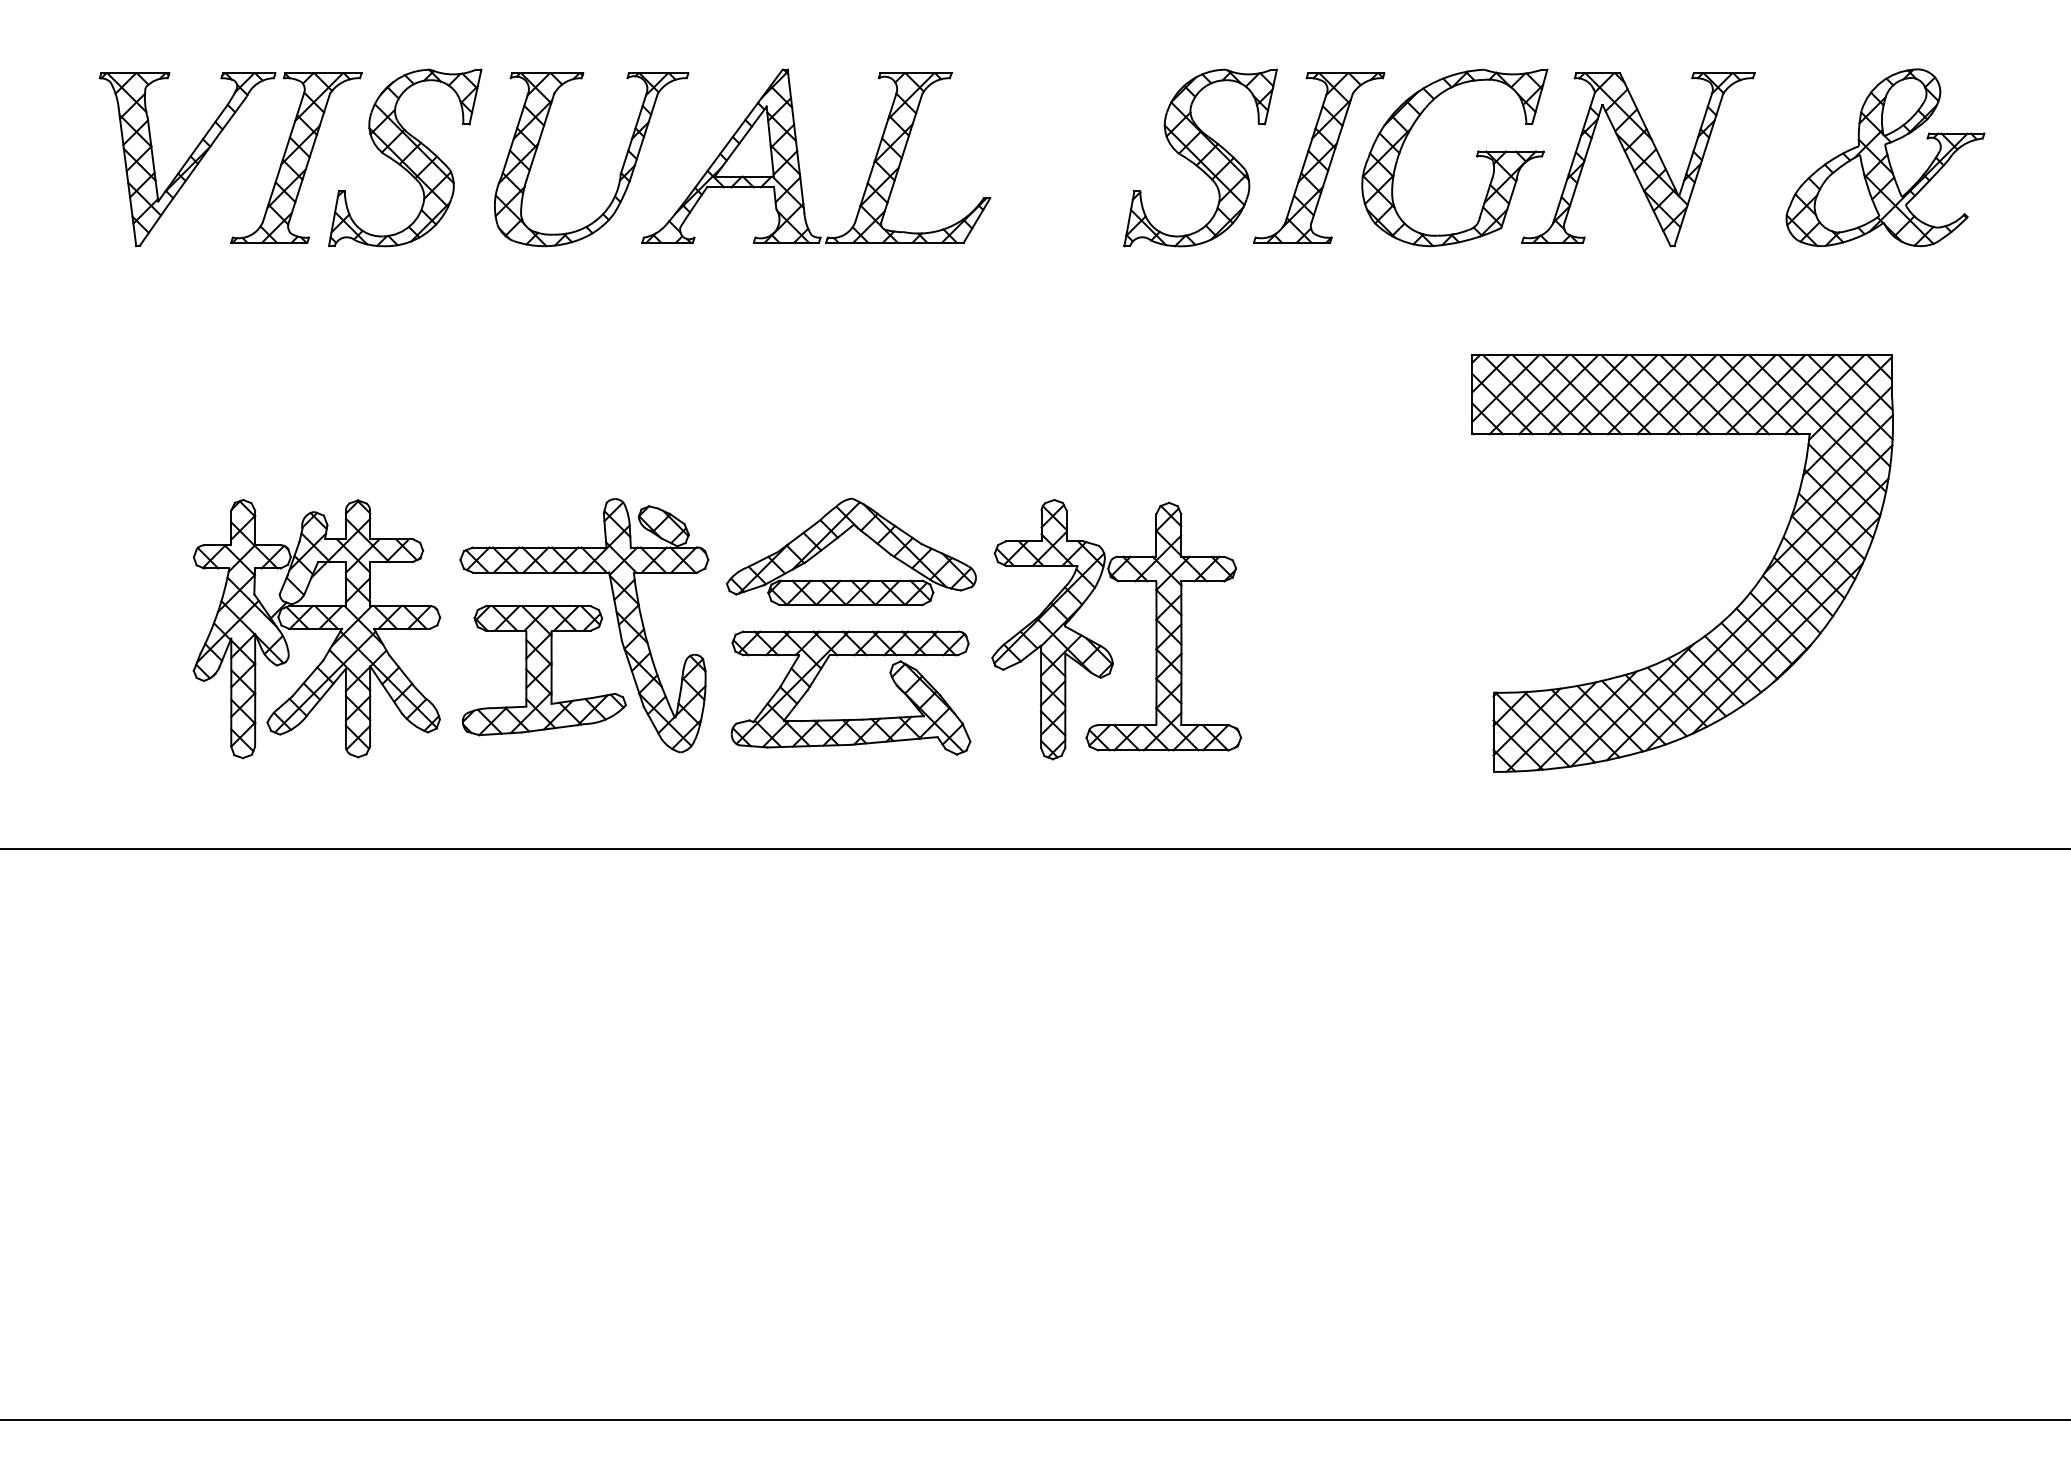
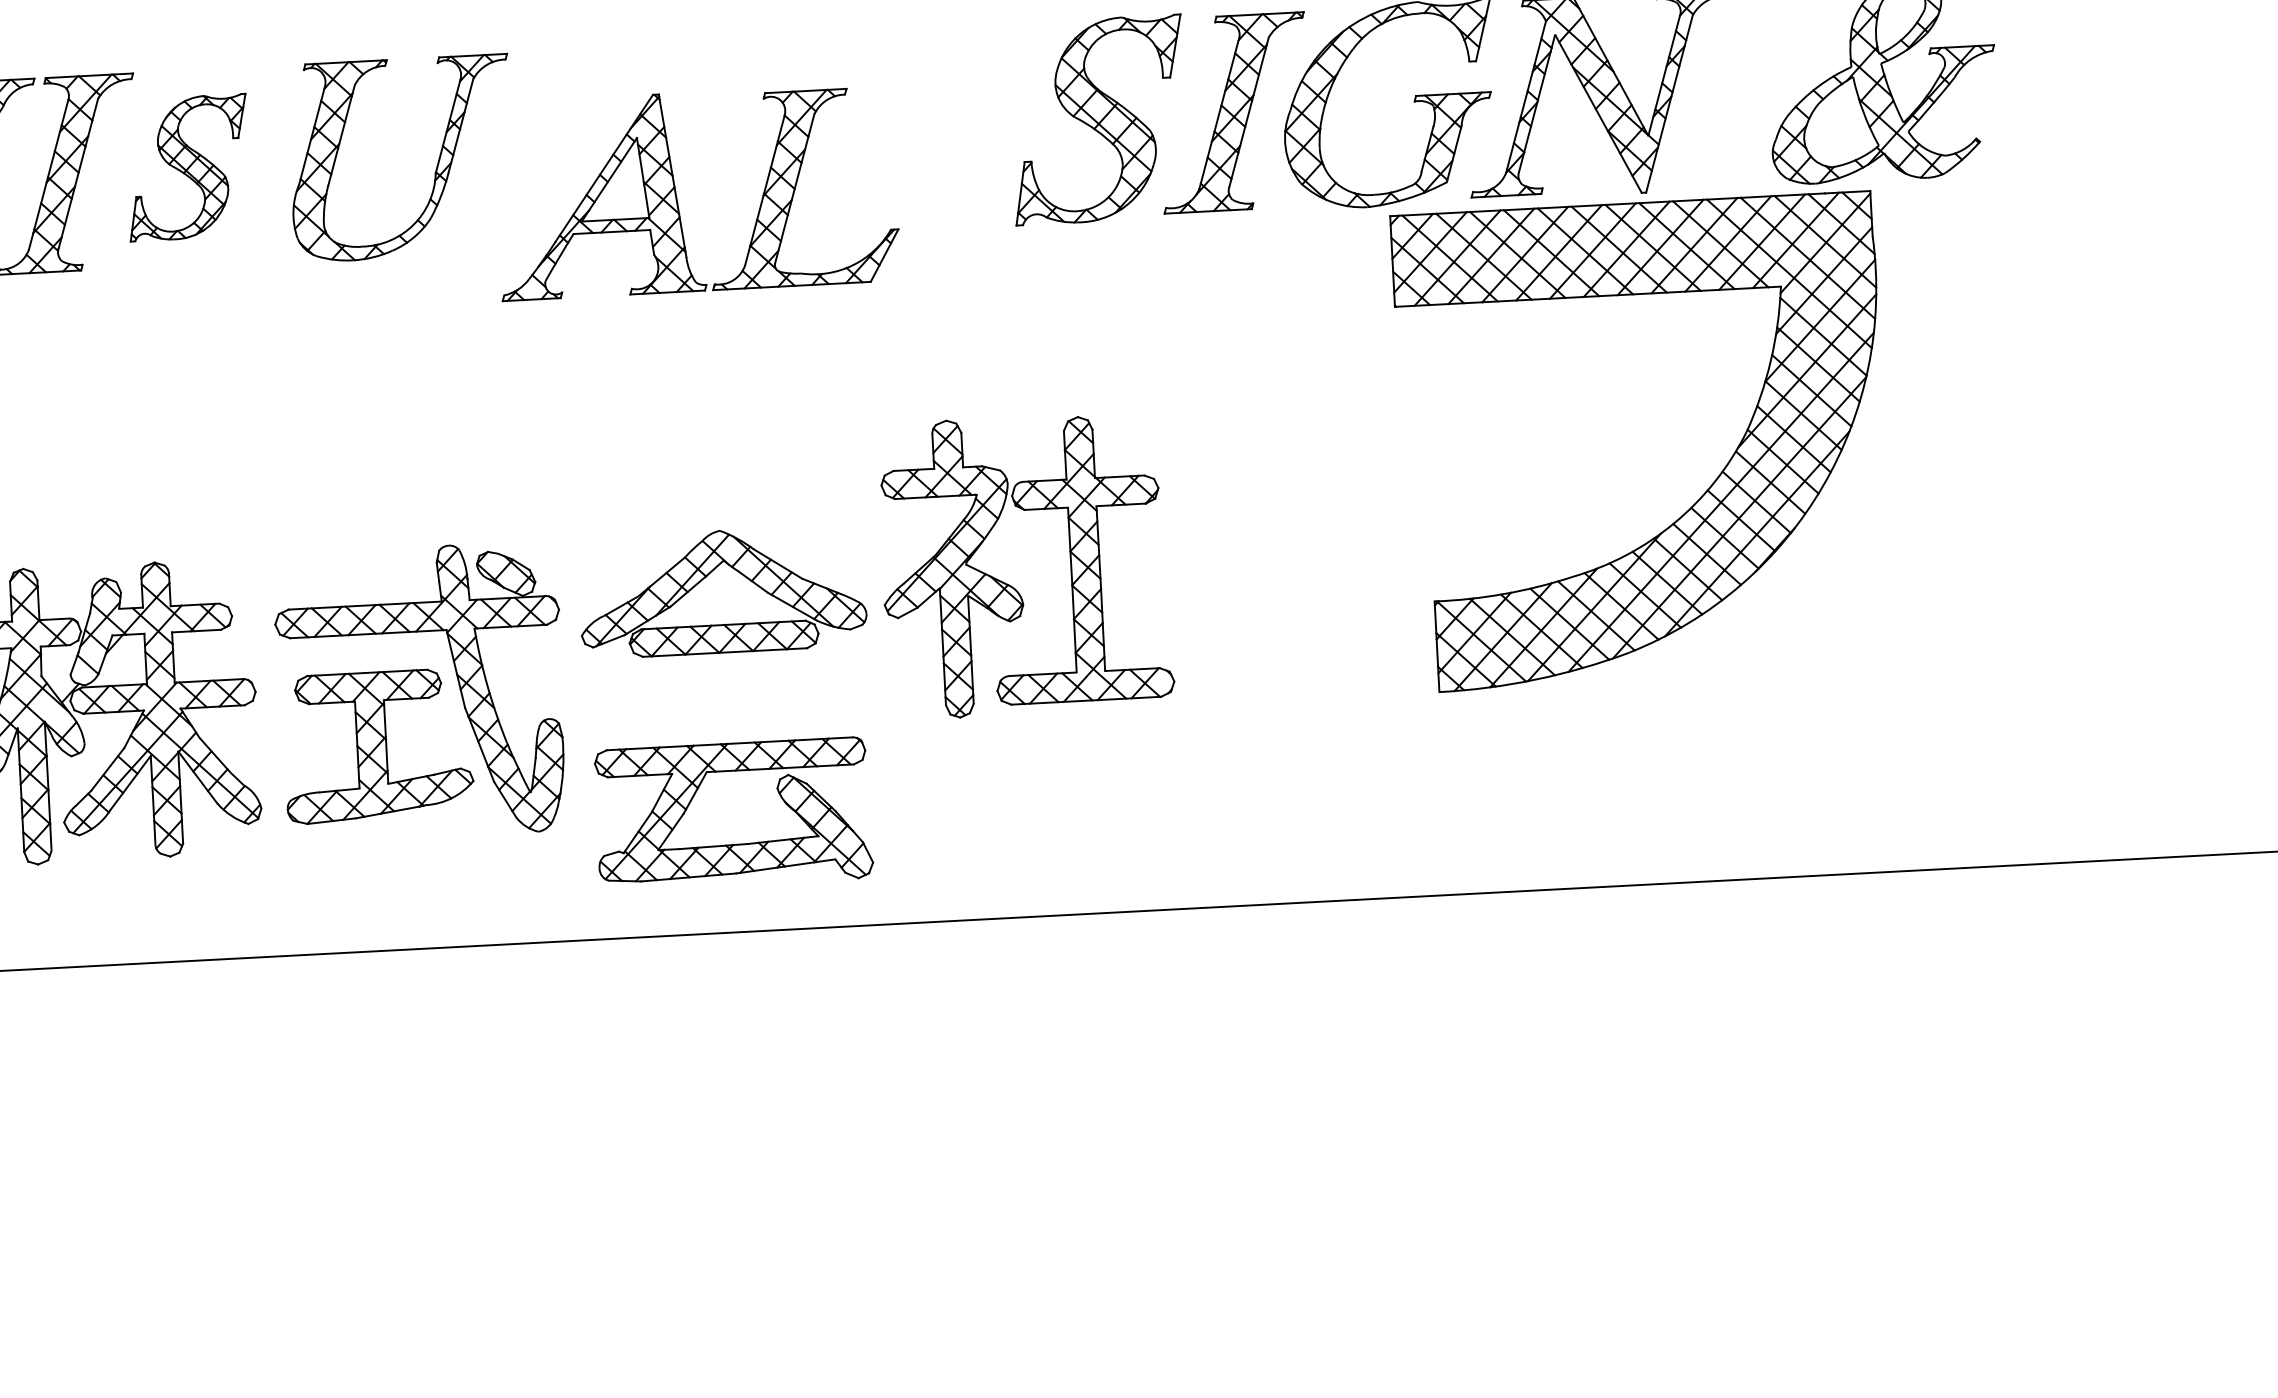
part: (405, 157) -> (188, 167), size x0.7
part: (799, 159) -> (677, 196), moved
part: (1725, 617) -> (1695, 501), moved
part: (1103, 646) -> (1011, 585), moved
part: (856, 718) -> (741, 842), moved

